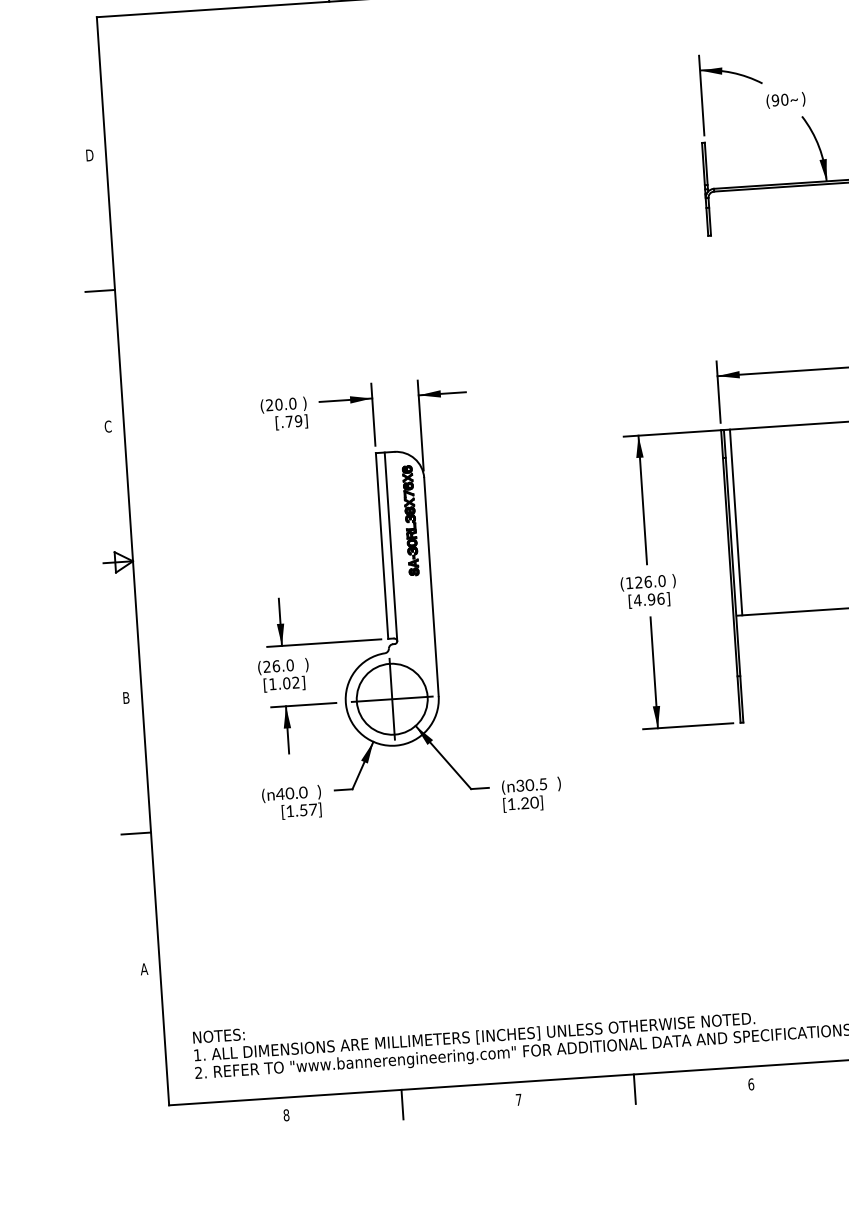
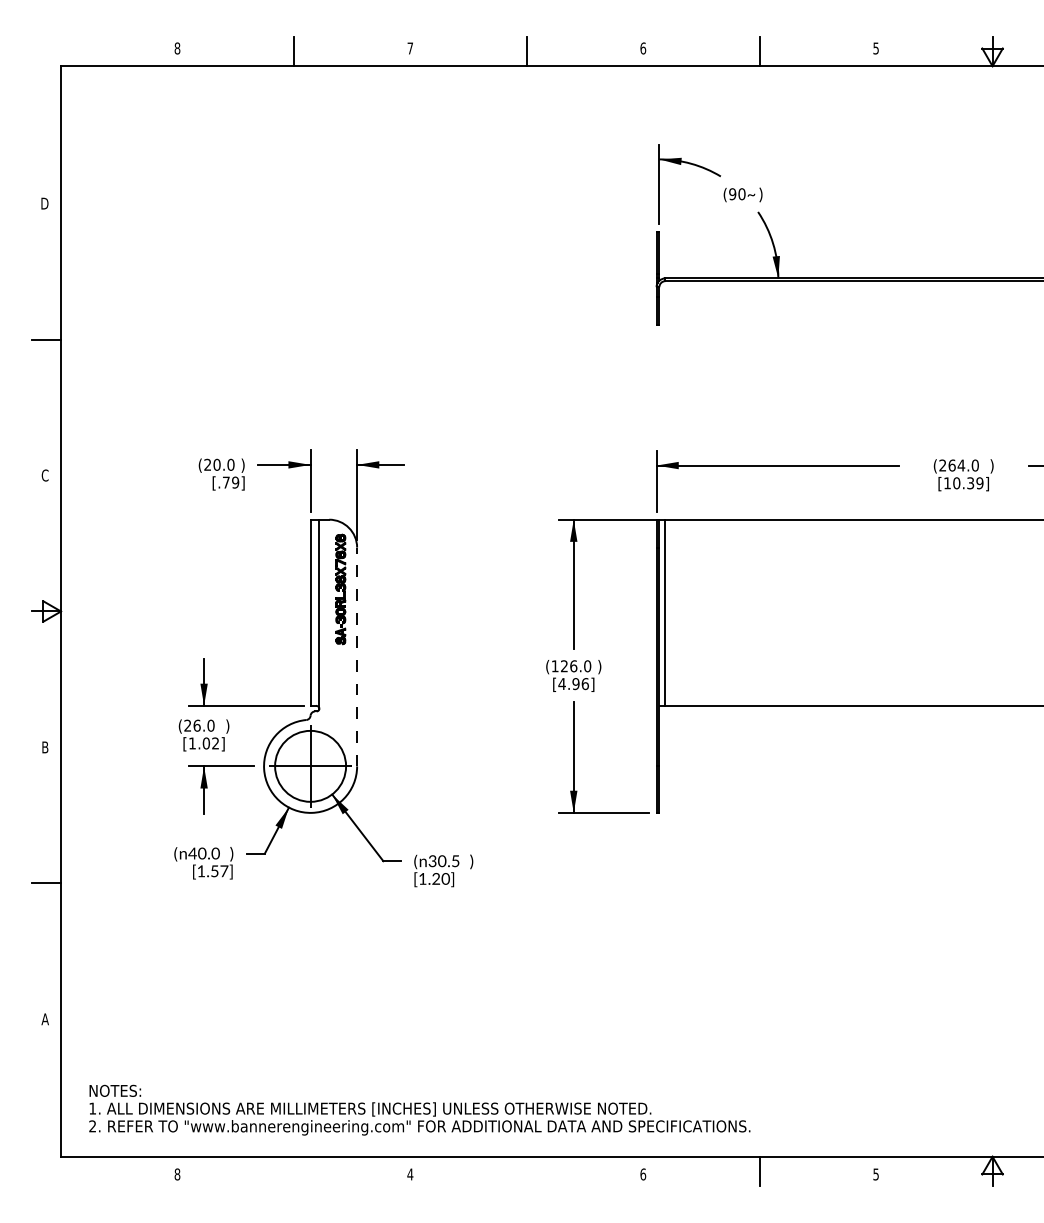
line: (431, 586) -> (357, 656), solid -> dashed
line: (634, 1089) -> (526, 1171), removed
text: (518, 1099) -> (410, 1174), 7 -> 4
line: (402, 1104) -> (293, 1171), removed

